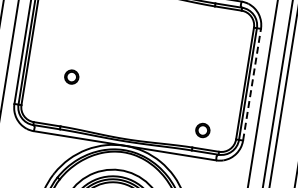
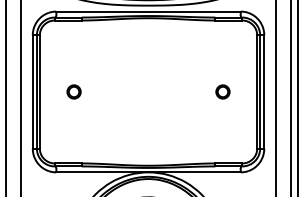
circle: (71, 76) -> (73, 91), moved
line: (252, 84) -> (264, 91), dashed -> solid
circle: (202, 129) -> (222, 91), moved

